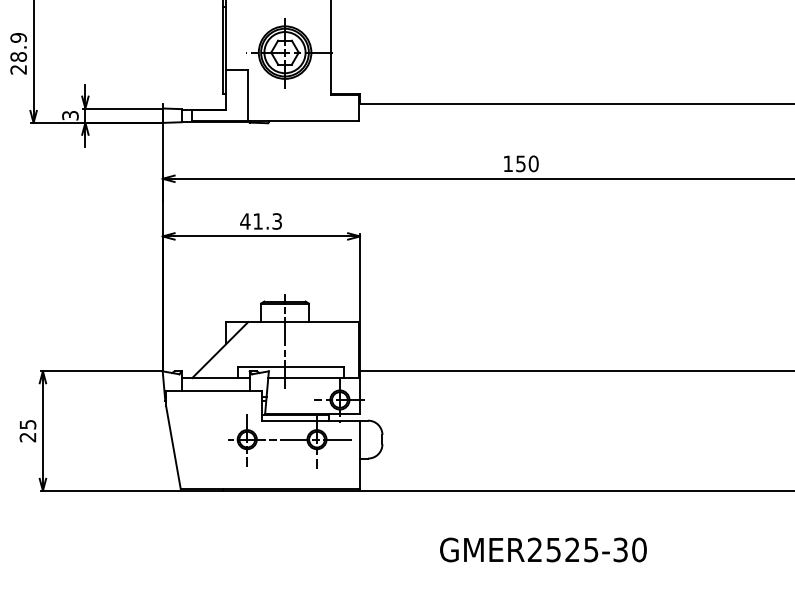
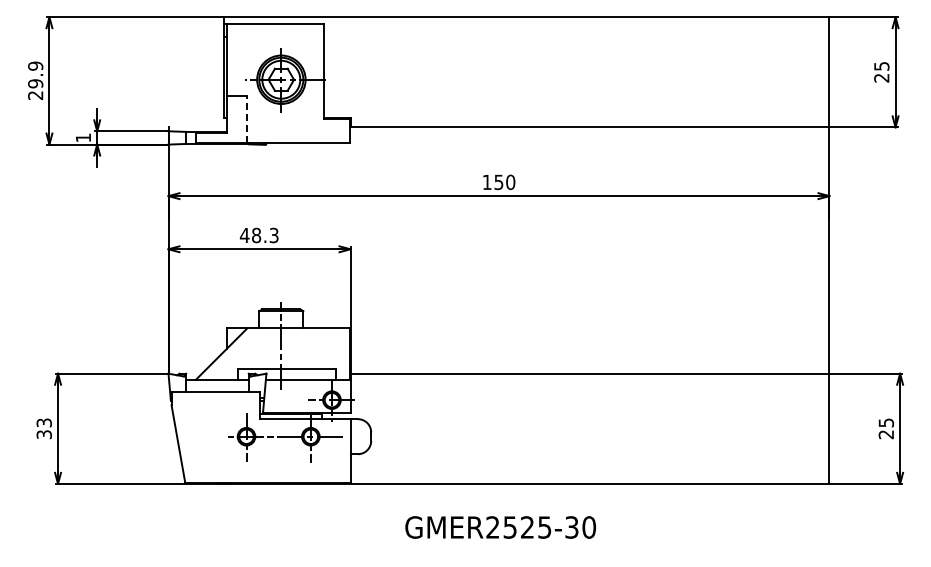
text: (18, 56) -> (35, 83), 28.9 -> 29.9
line: (248, 95) -> (247, 119), solid -> dashed
text: (70, 115) -> (83, 137), 3 -> 1
text: (258, 221) -> (256, 235), 41.3 -> 48.3
text: (27, 430) -> (43, 428), 25 -> 33
text: (543, 549) -> (500, 527), moved

